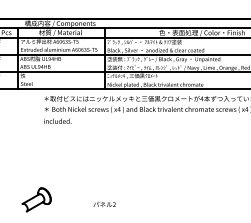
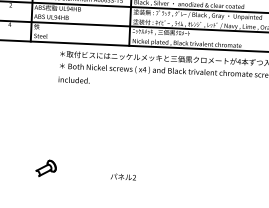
part: (36, 199) -> (46, 167), size x0.6

